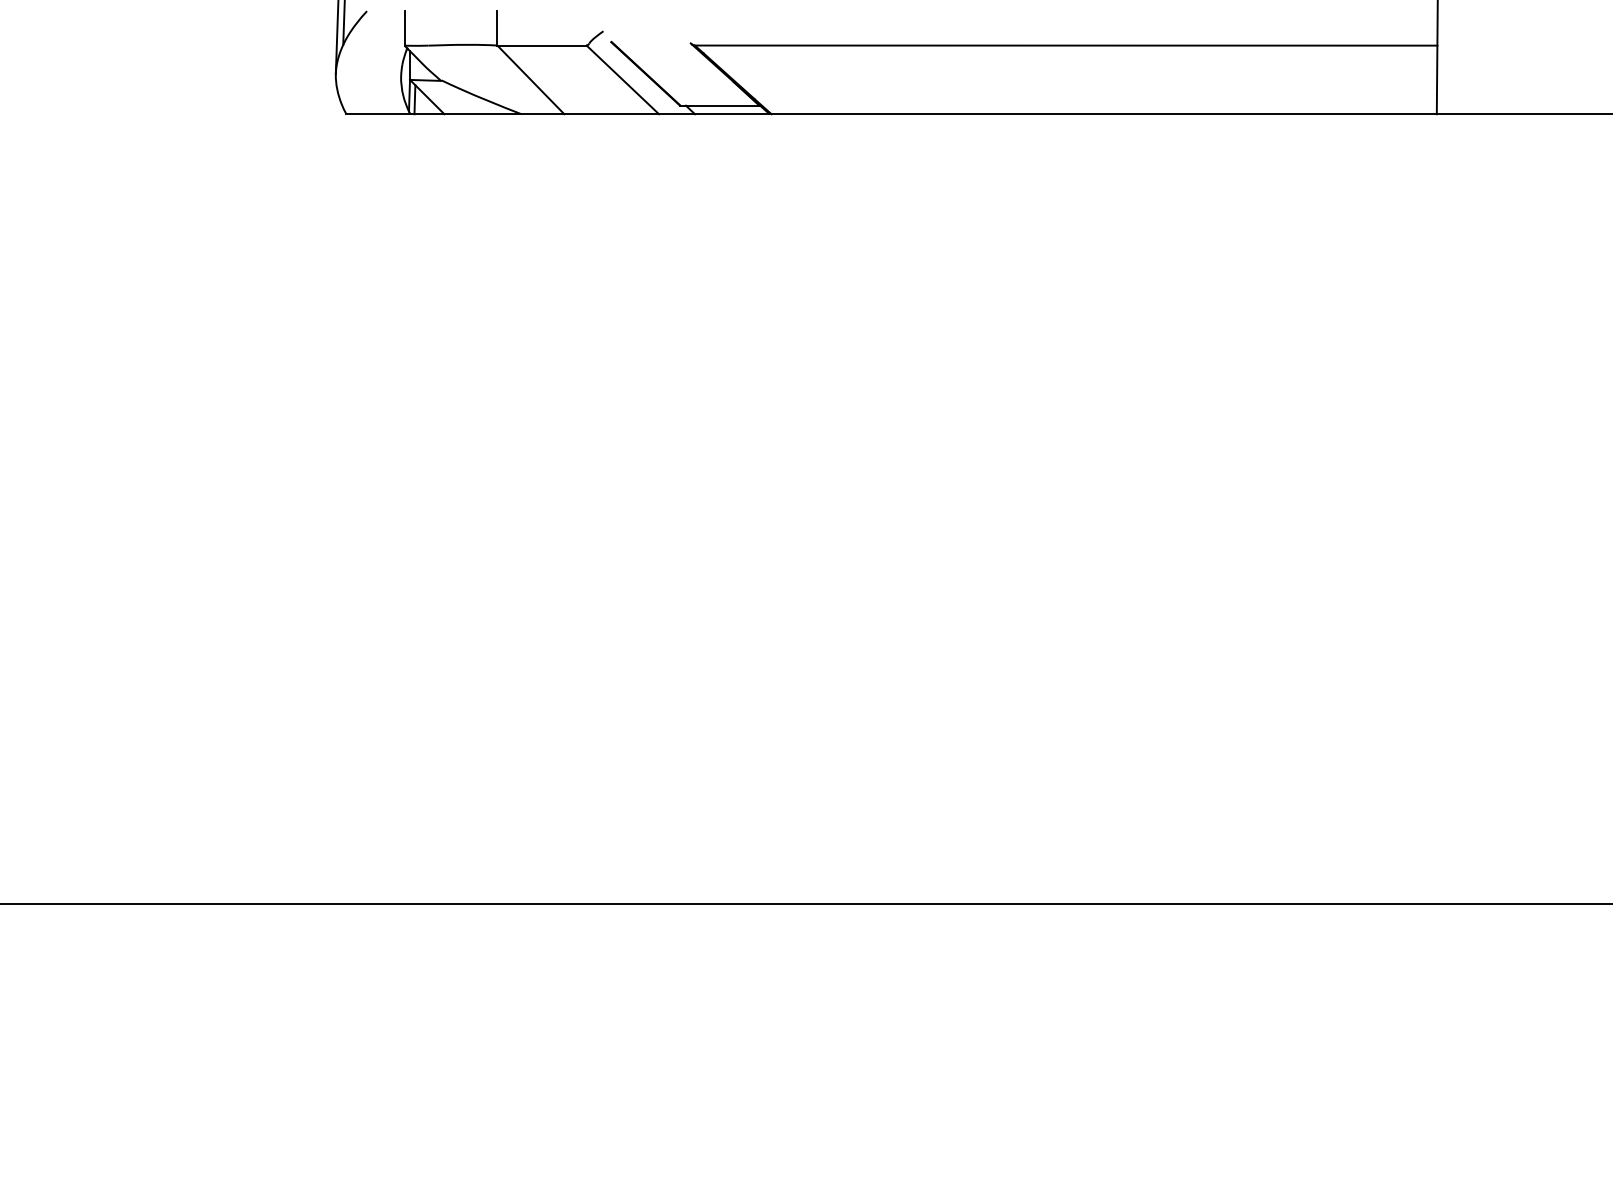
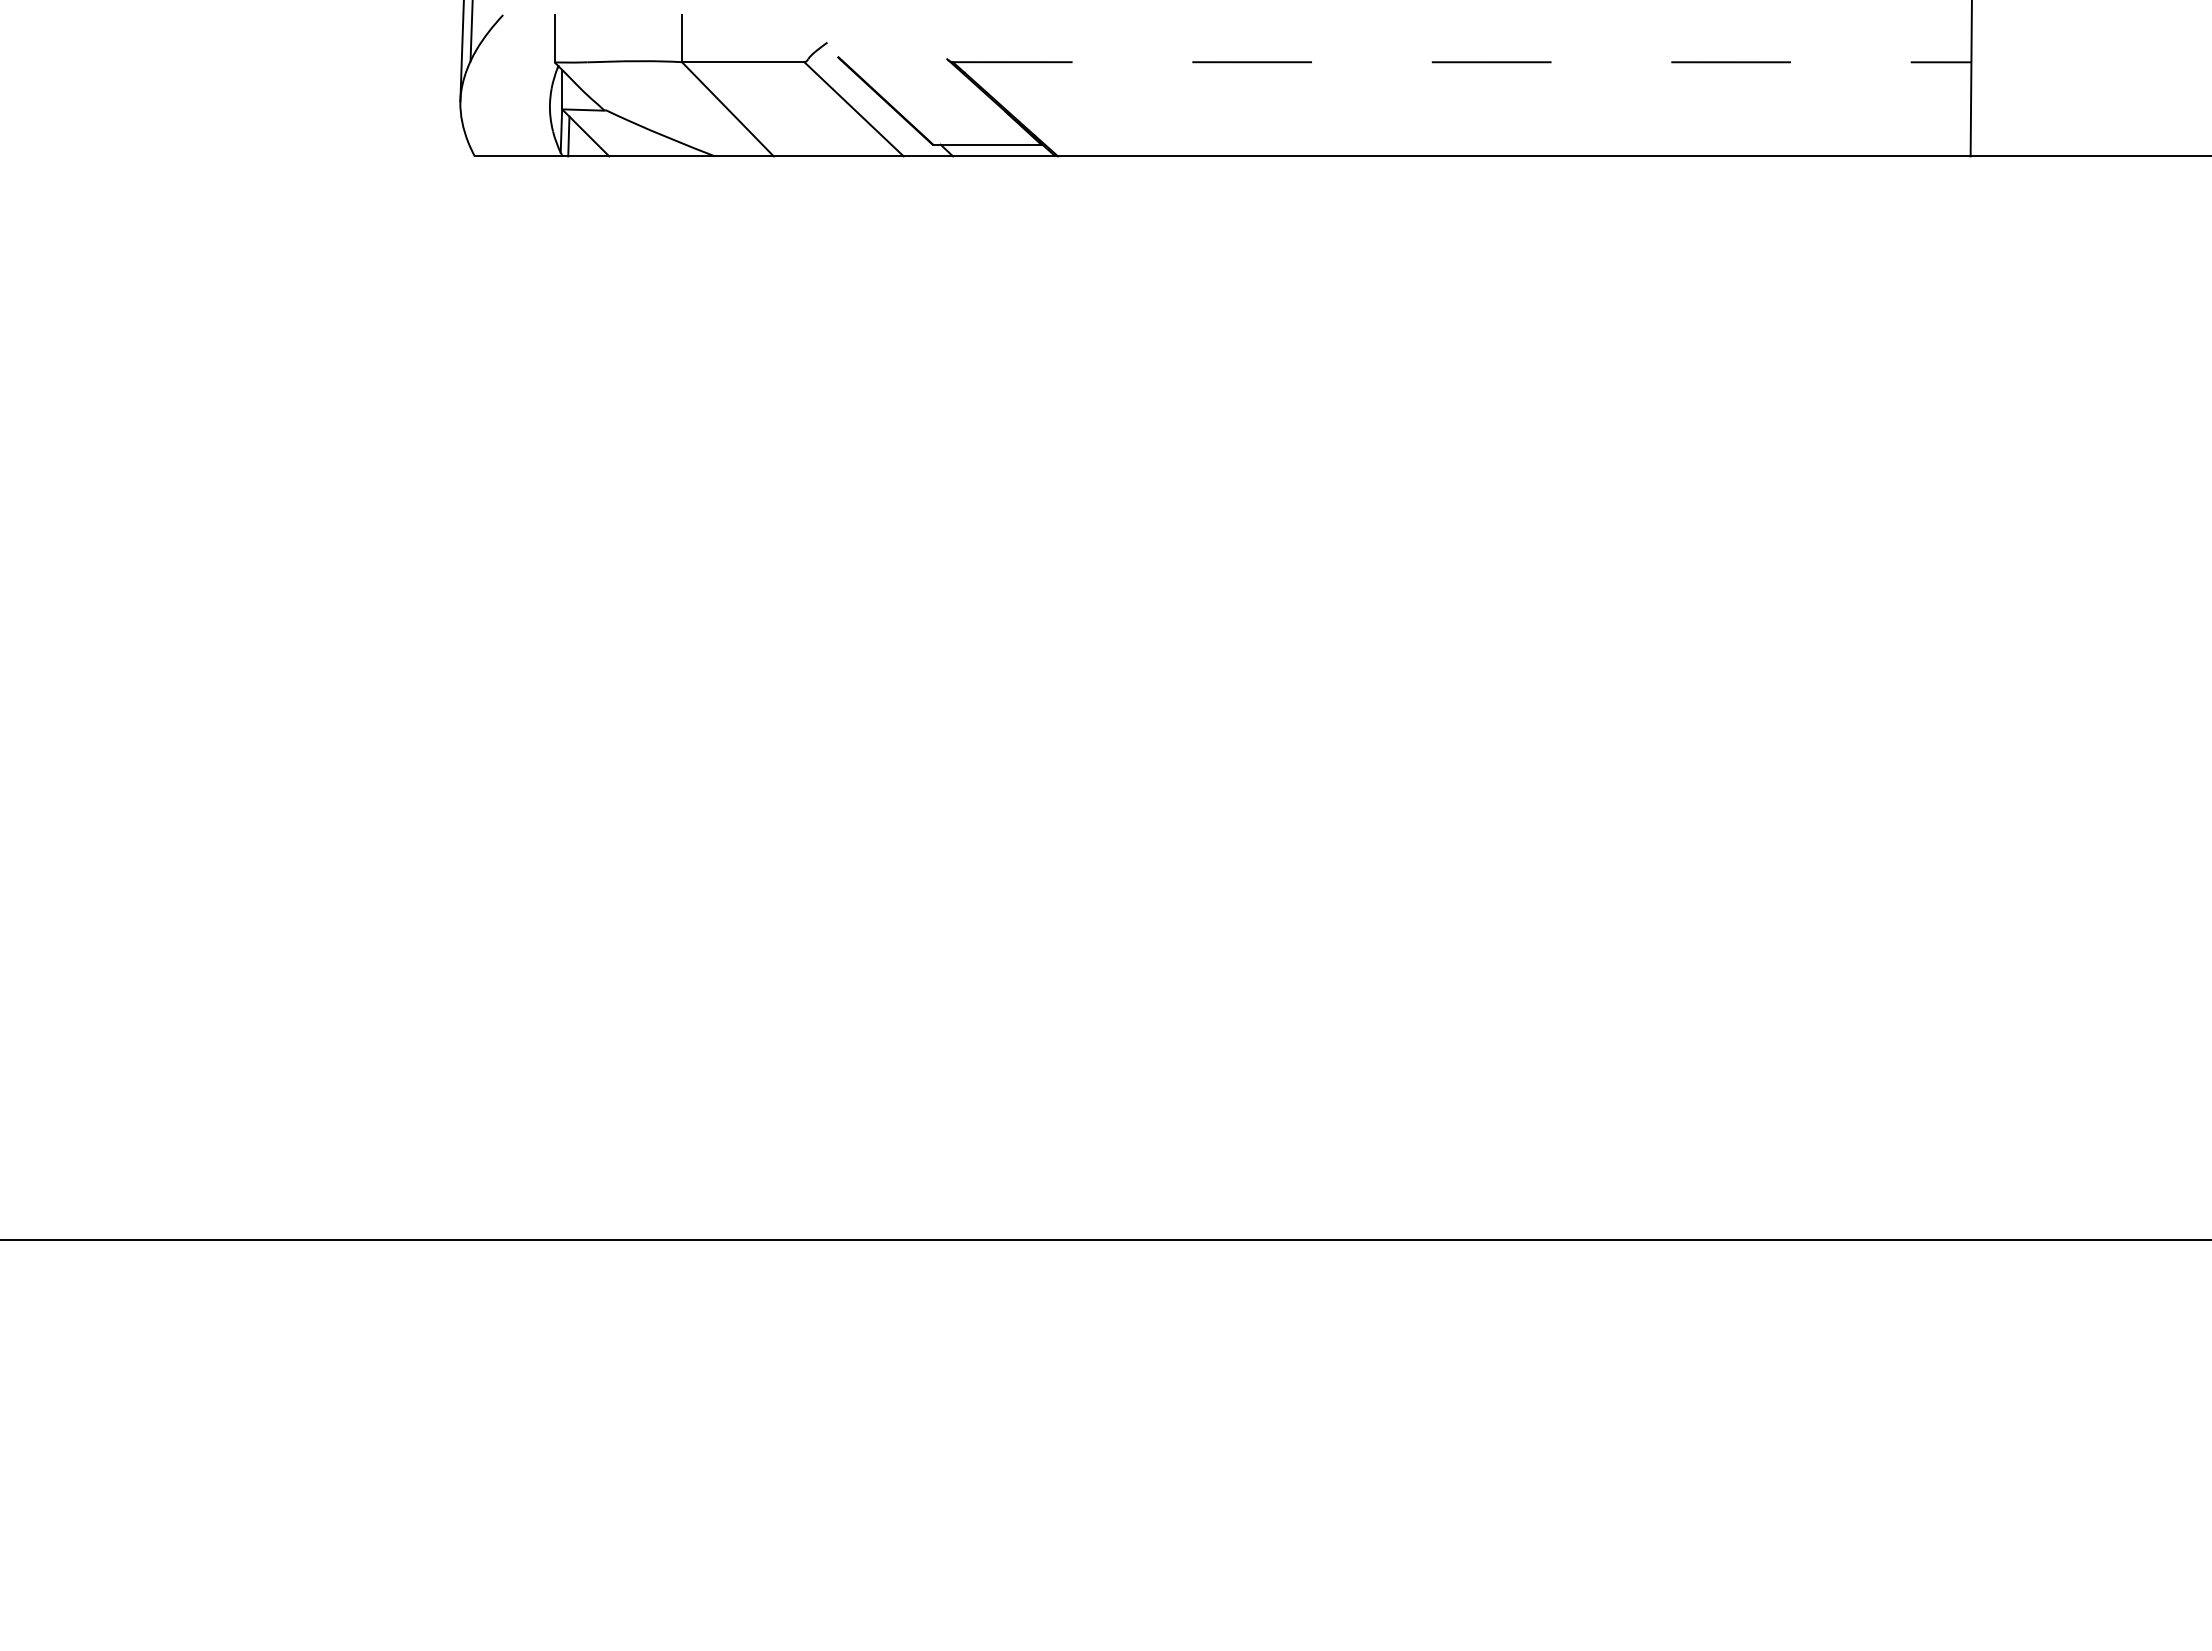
line: (1066, 45) -> (1462, 62), solid -> dashed

